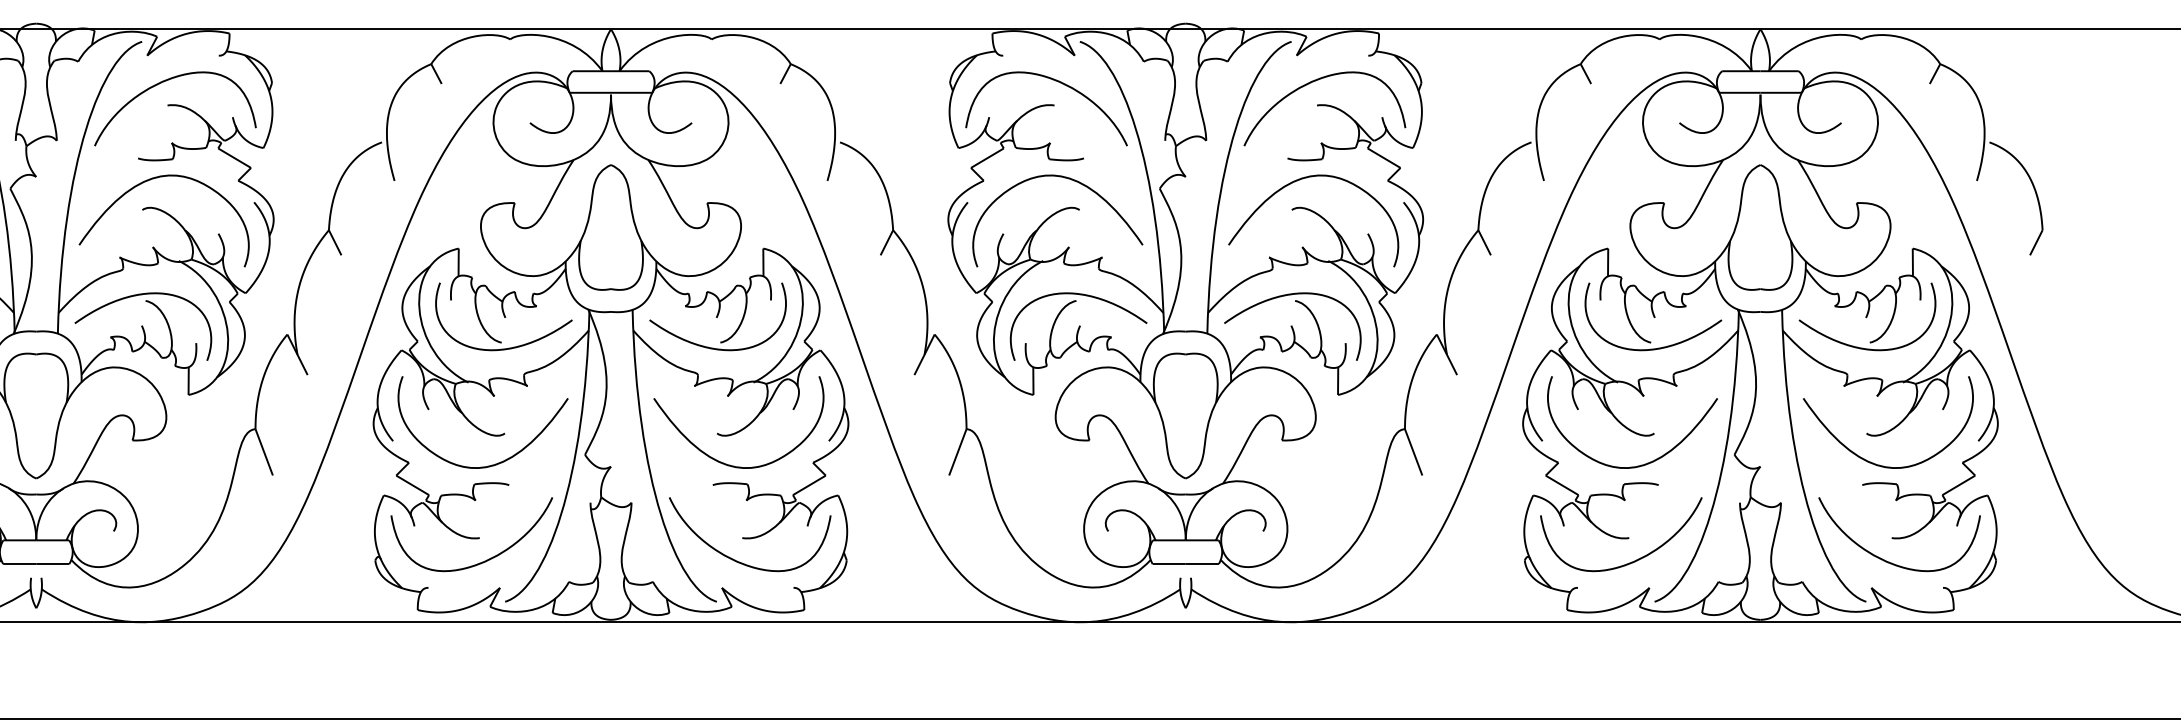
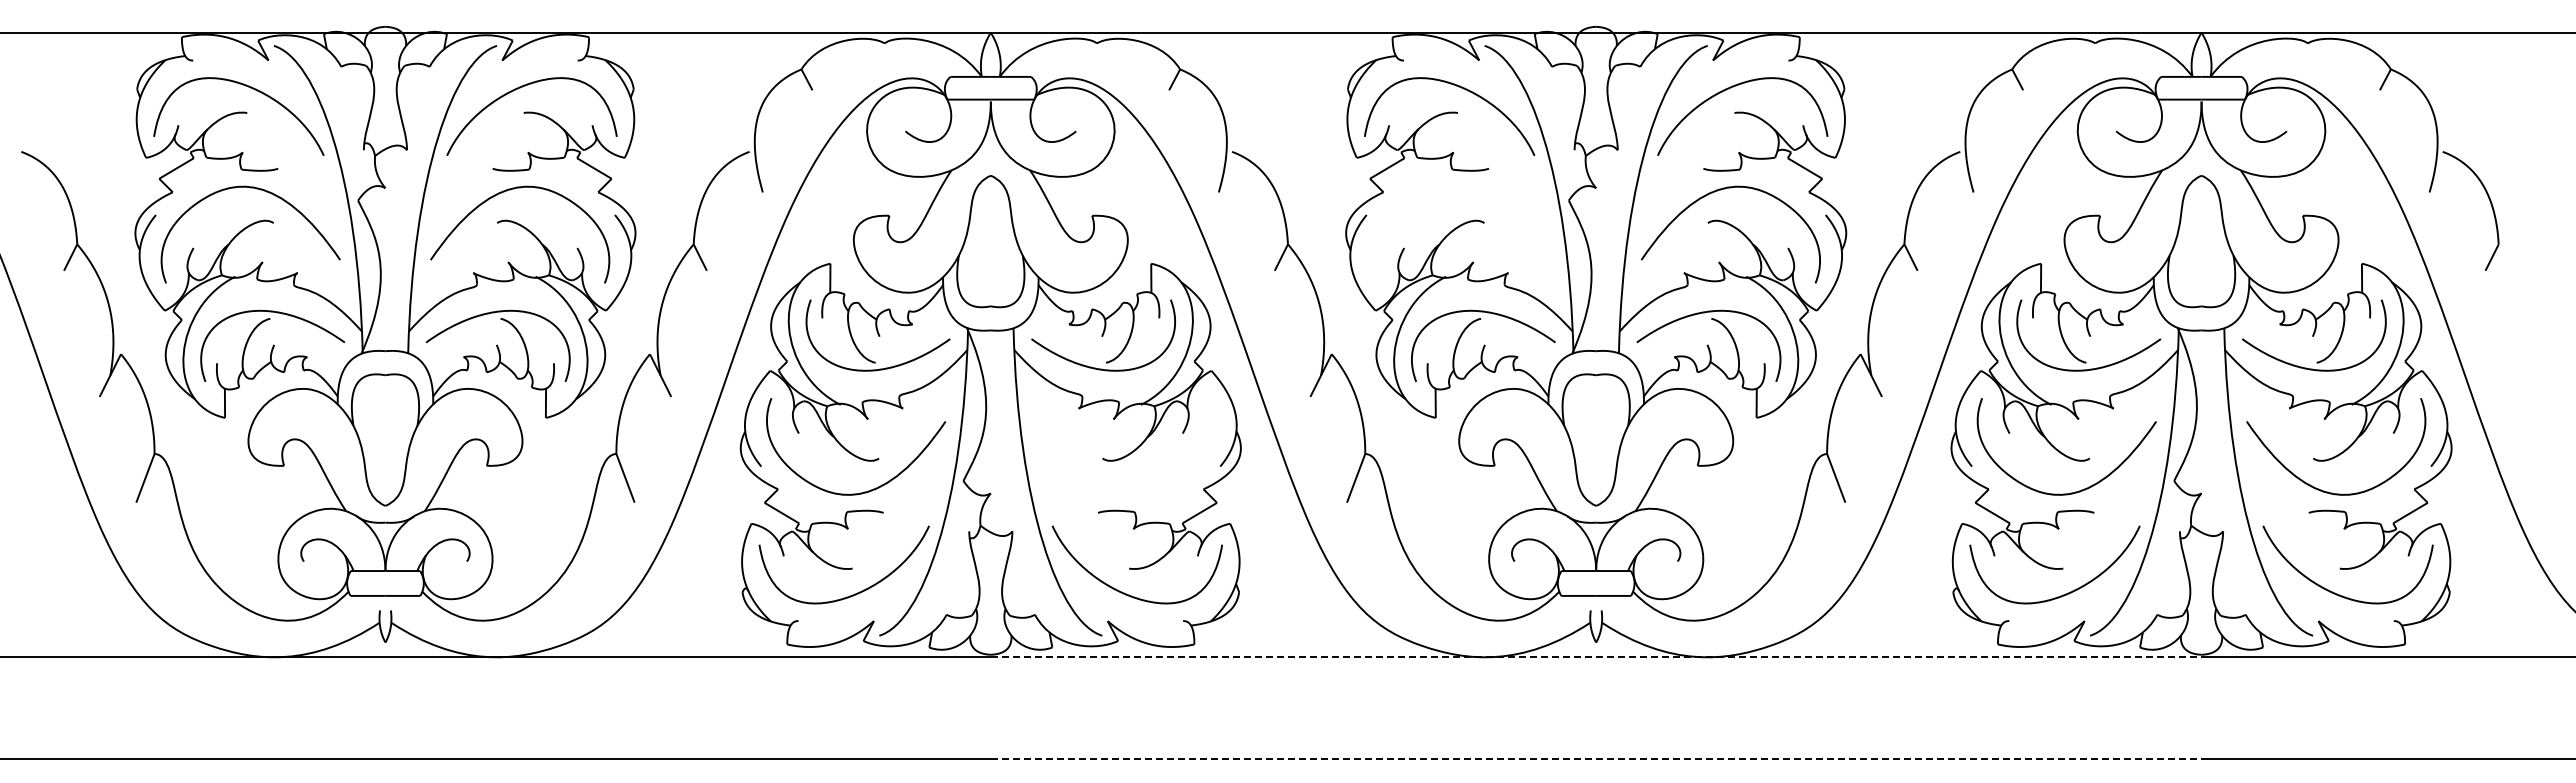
curve: (1074, 181) -> (1479, 193), removed
curve: (722, 462) -> (1108, 488), removed
line: (1186, 622) -> (1596, 657), solid -> dashed
line: (1186, 719) -> (1596, 759), solid -> dashed

